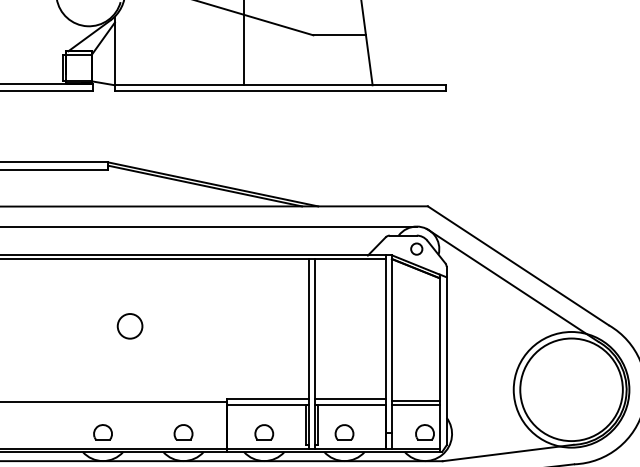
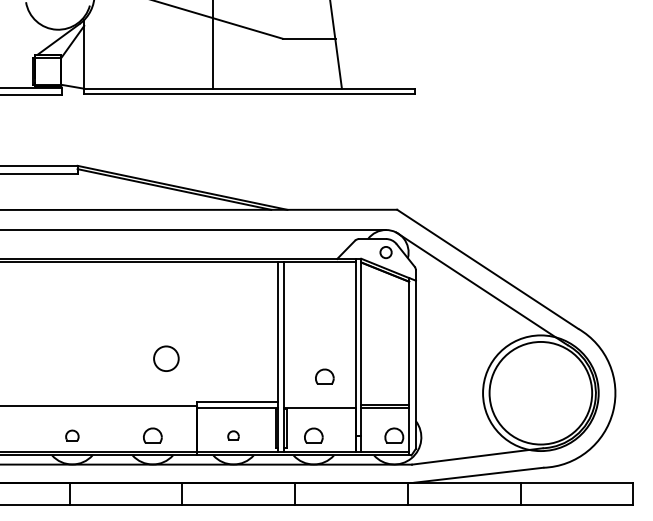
circle: (130, 326) -> (166, 358), moved
part: (355, 373) -> (324, 376), added
line: (350, 399) -> (319, 402), removed
part: (103, 432) -> (72, 435), size x0.7
part: (264, 432) -> (233, 435), size x0.6

